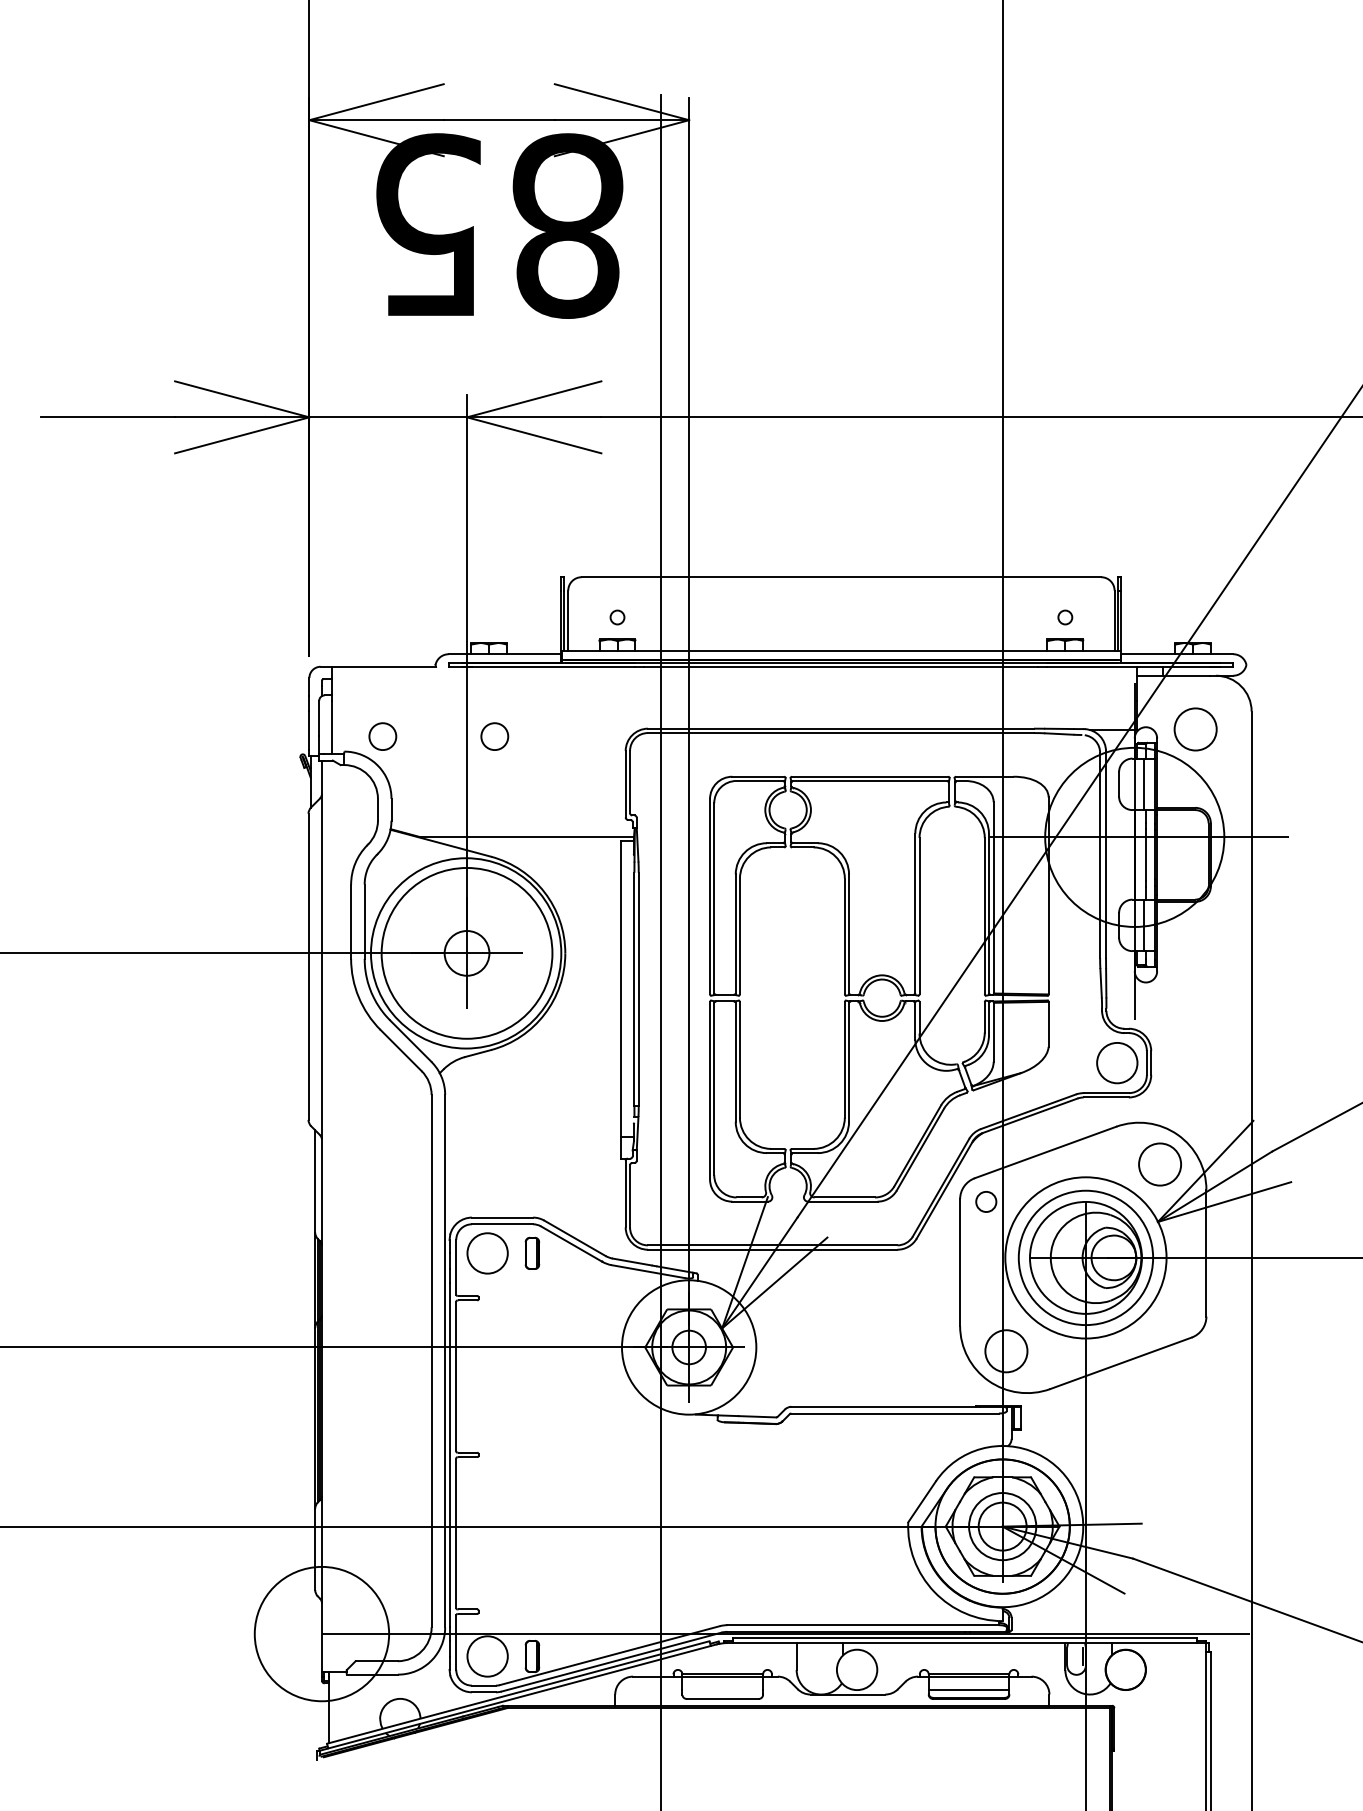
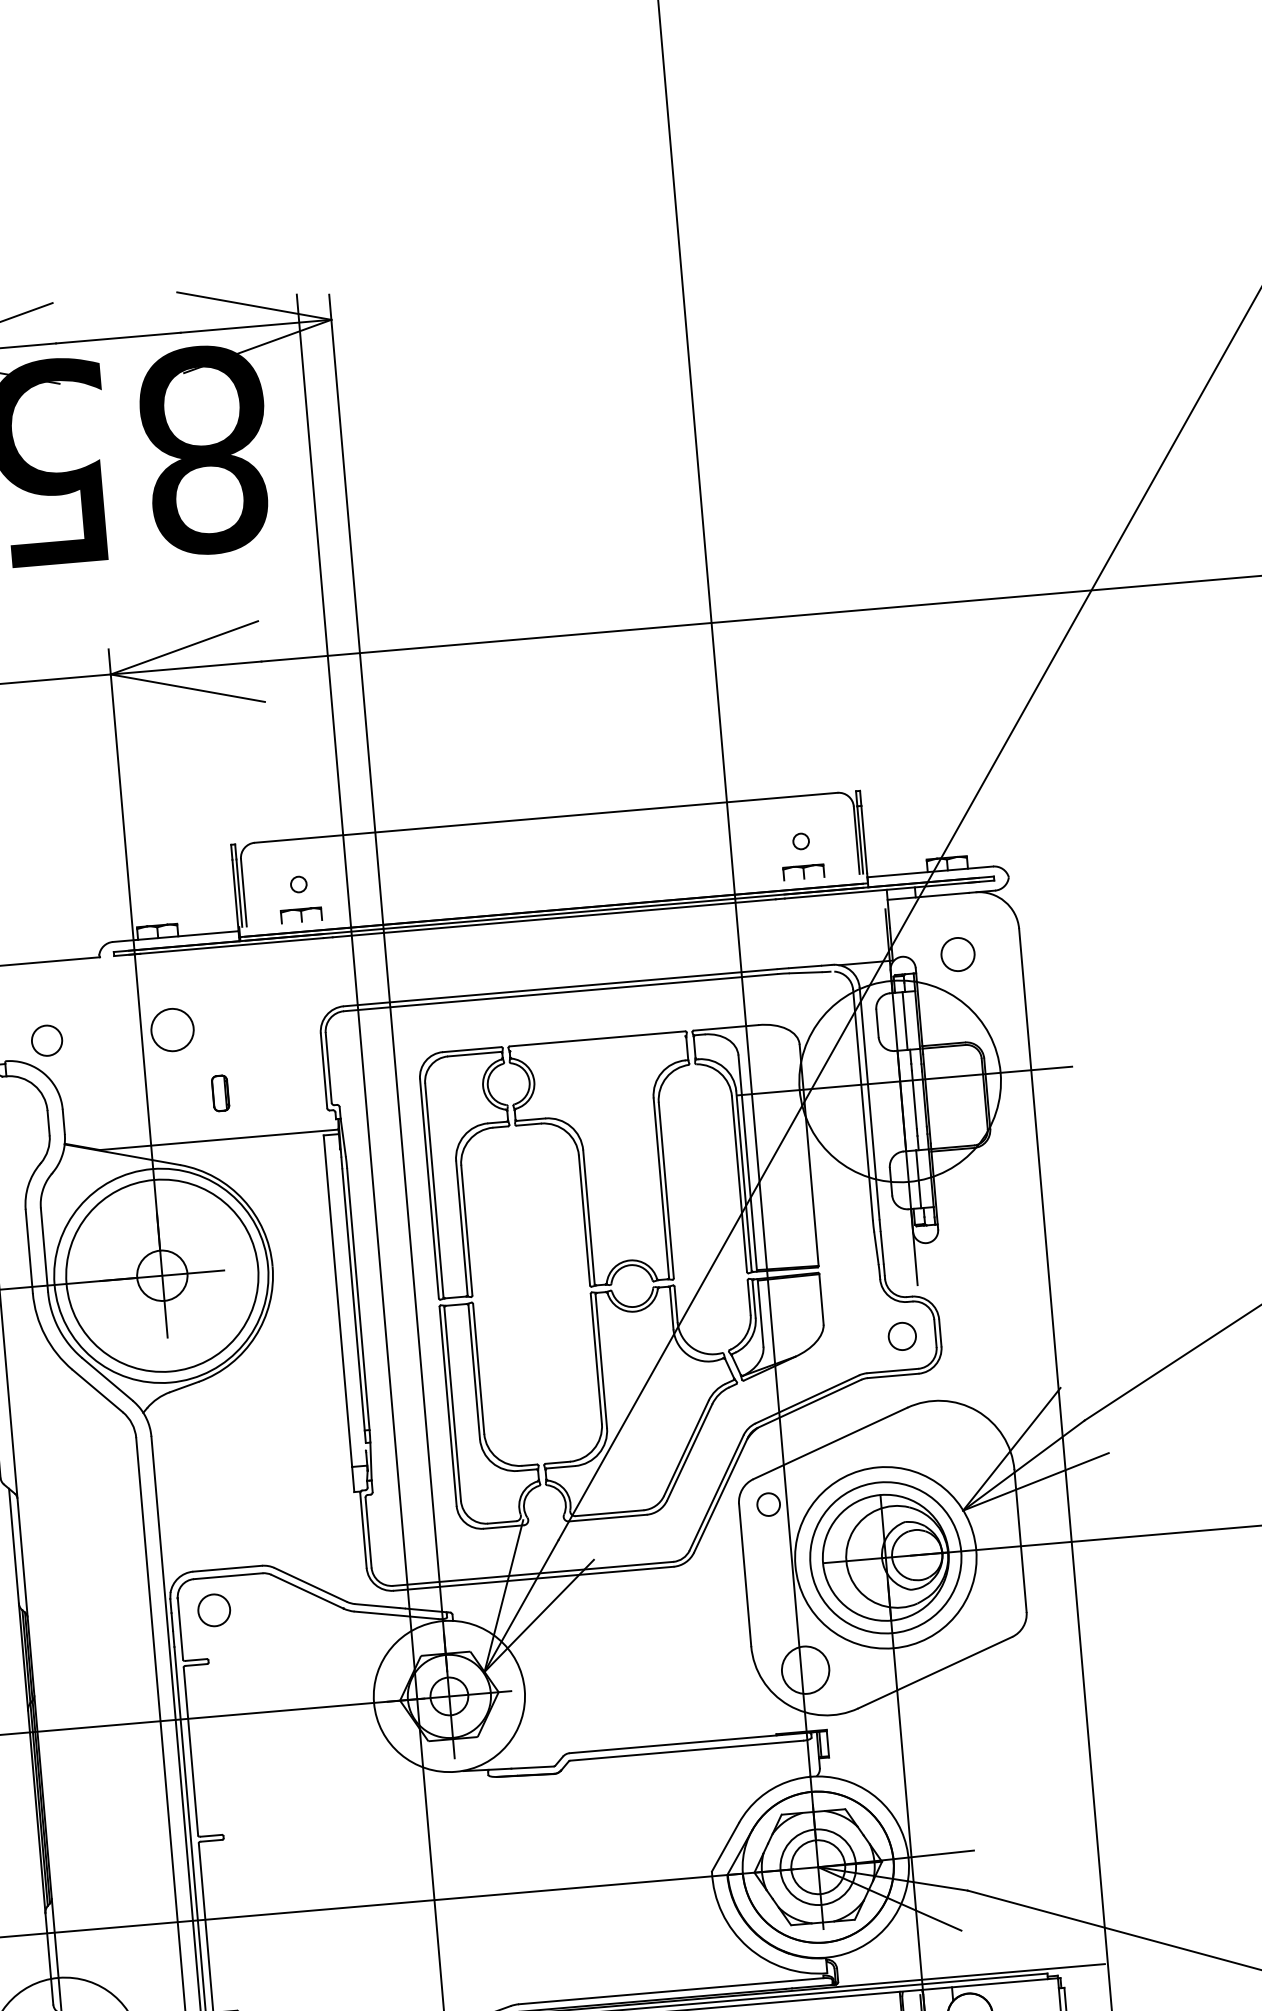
line: (841, 650) -> (553, 900), removed
circle: (1195, 729) -> (957, 954), size x0.7
circle: (494, 736) -> (172, 1029), size x1.4
line: (869, 780) -> (597, 1043), removed
circle: (1117, 1063) -> (902, 1336), size x0.6
circle: (1159, 1164) -> (959, 1445), removed
part: (532, 1252) -> (220, 1092), moved
circle: (487, 1253) -> (214, 1610), size x0.7

